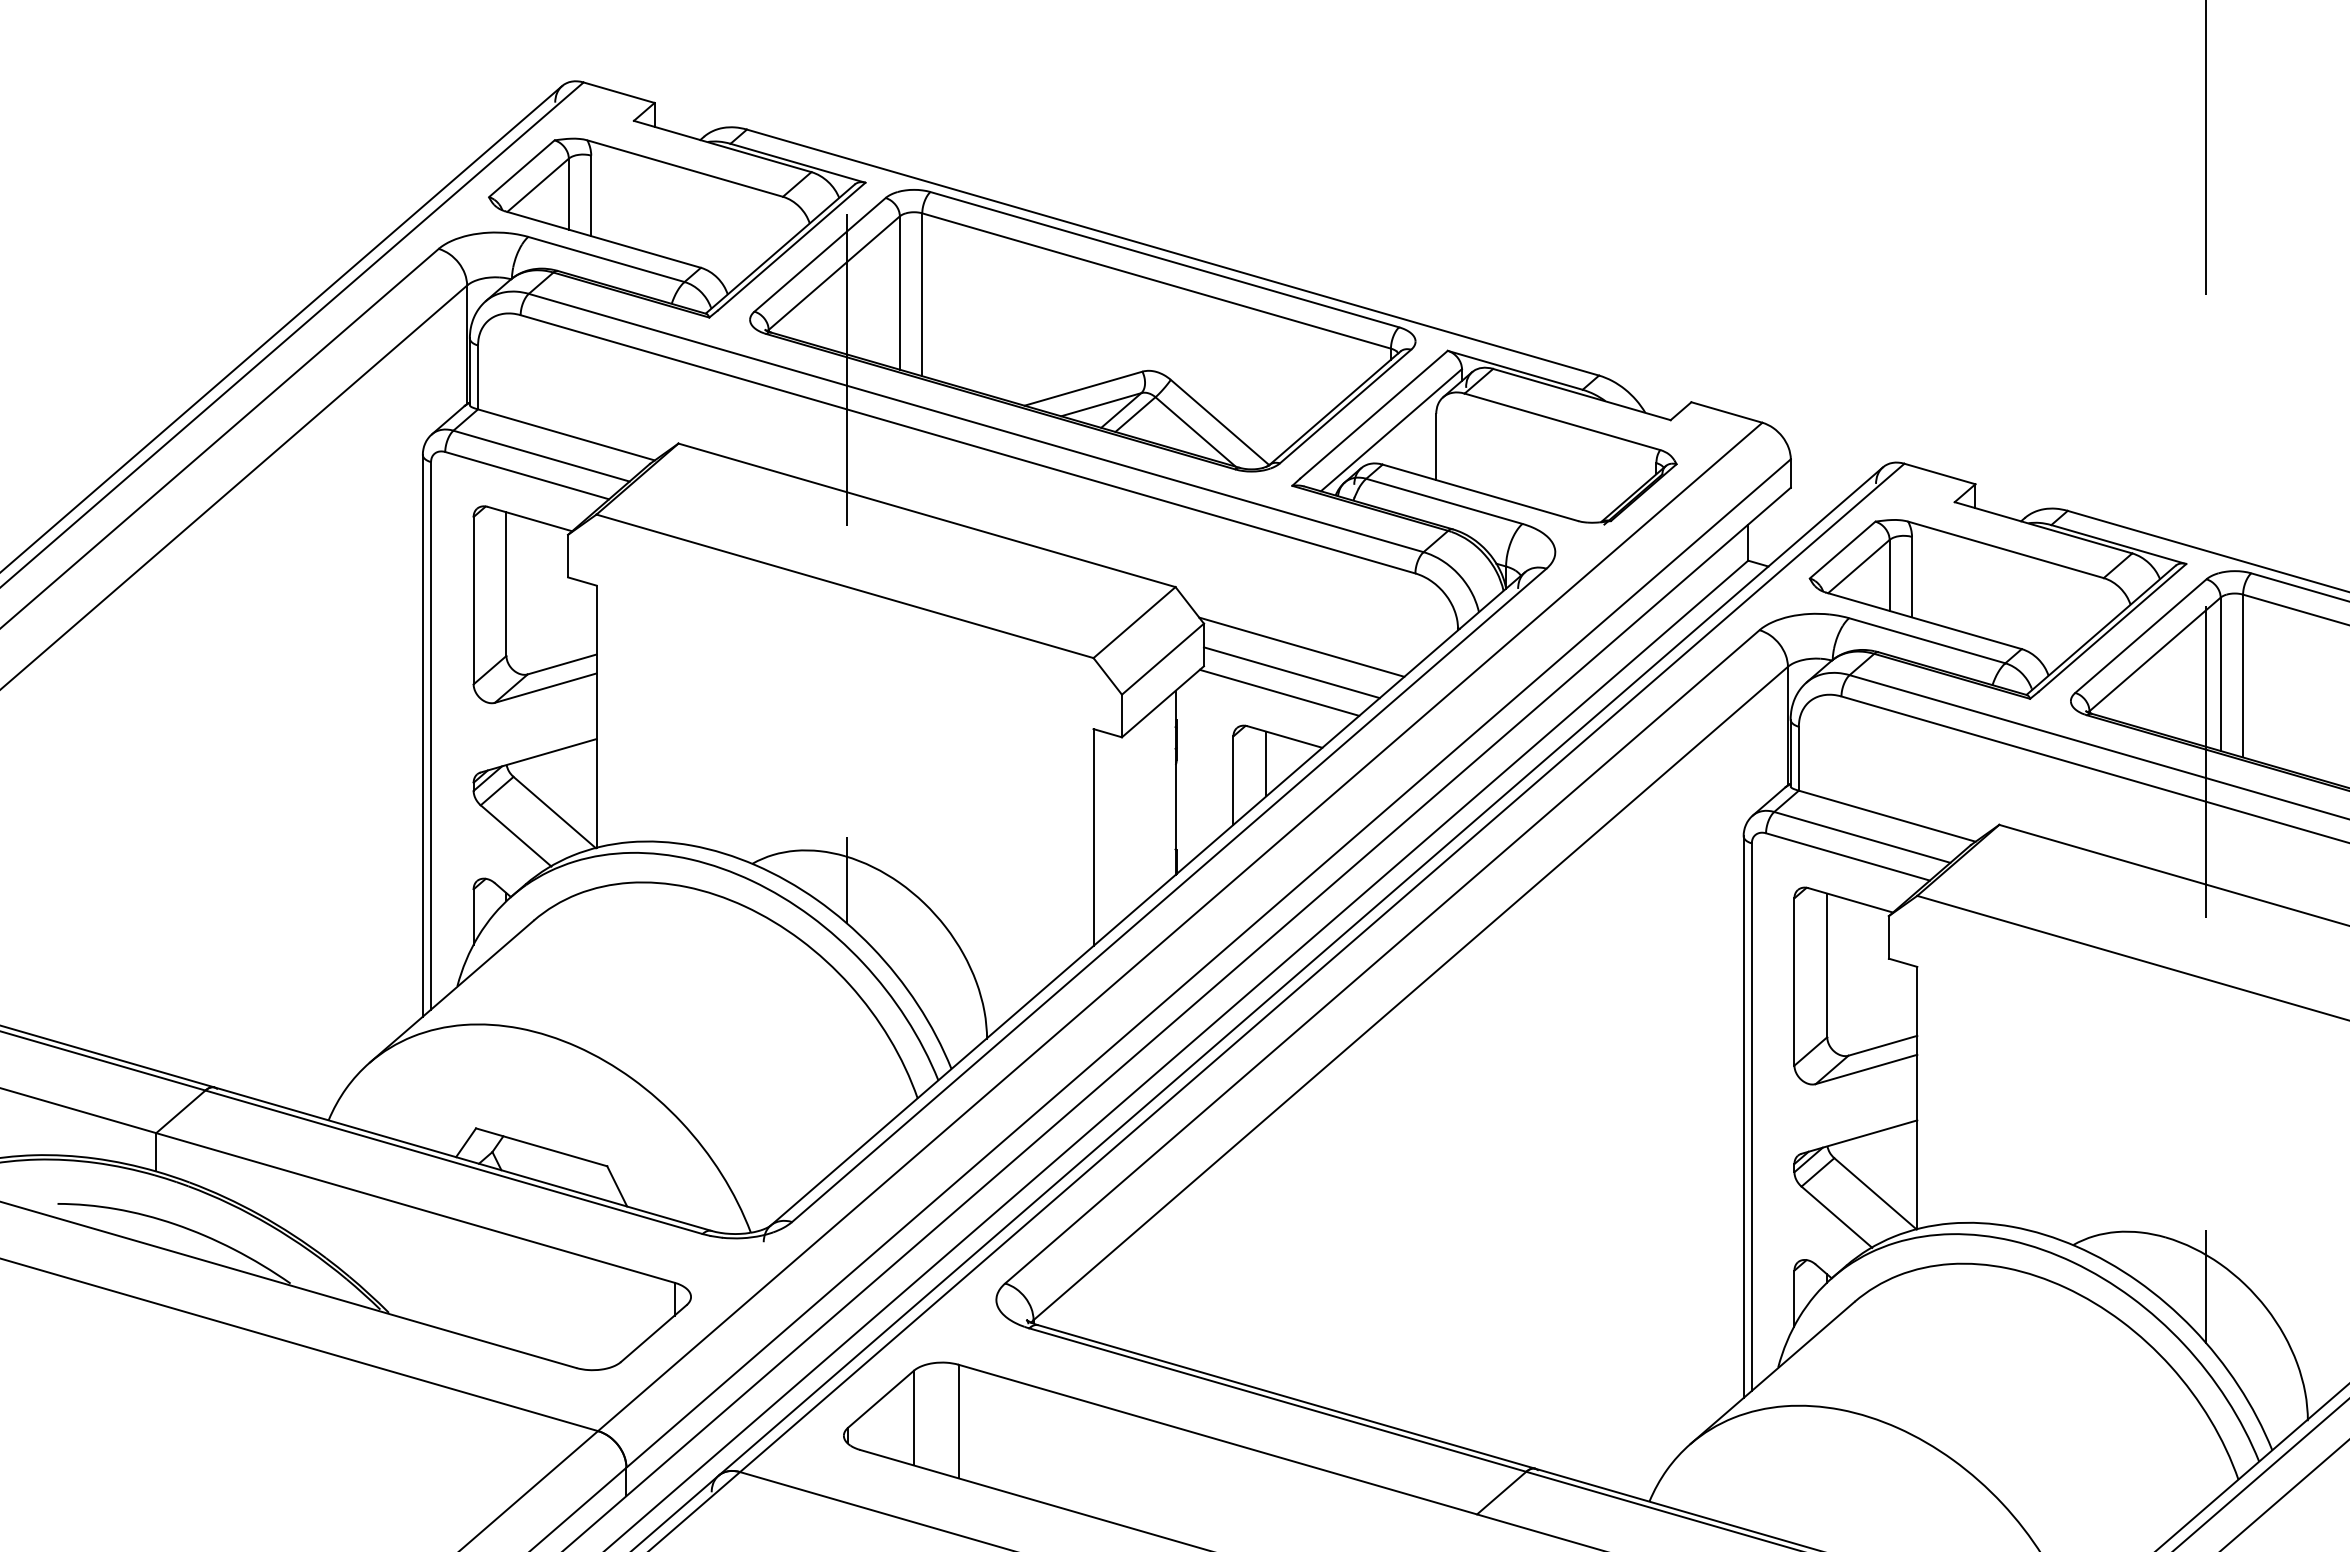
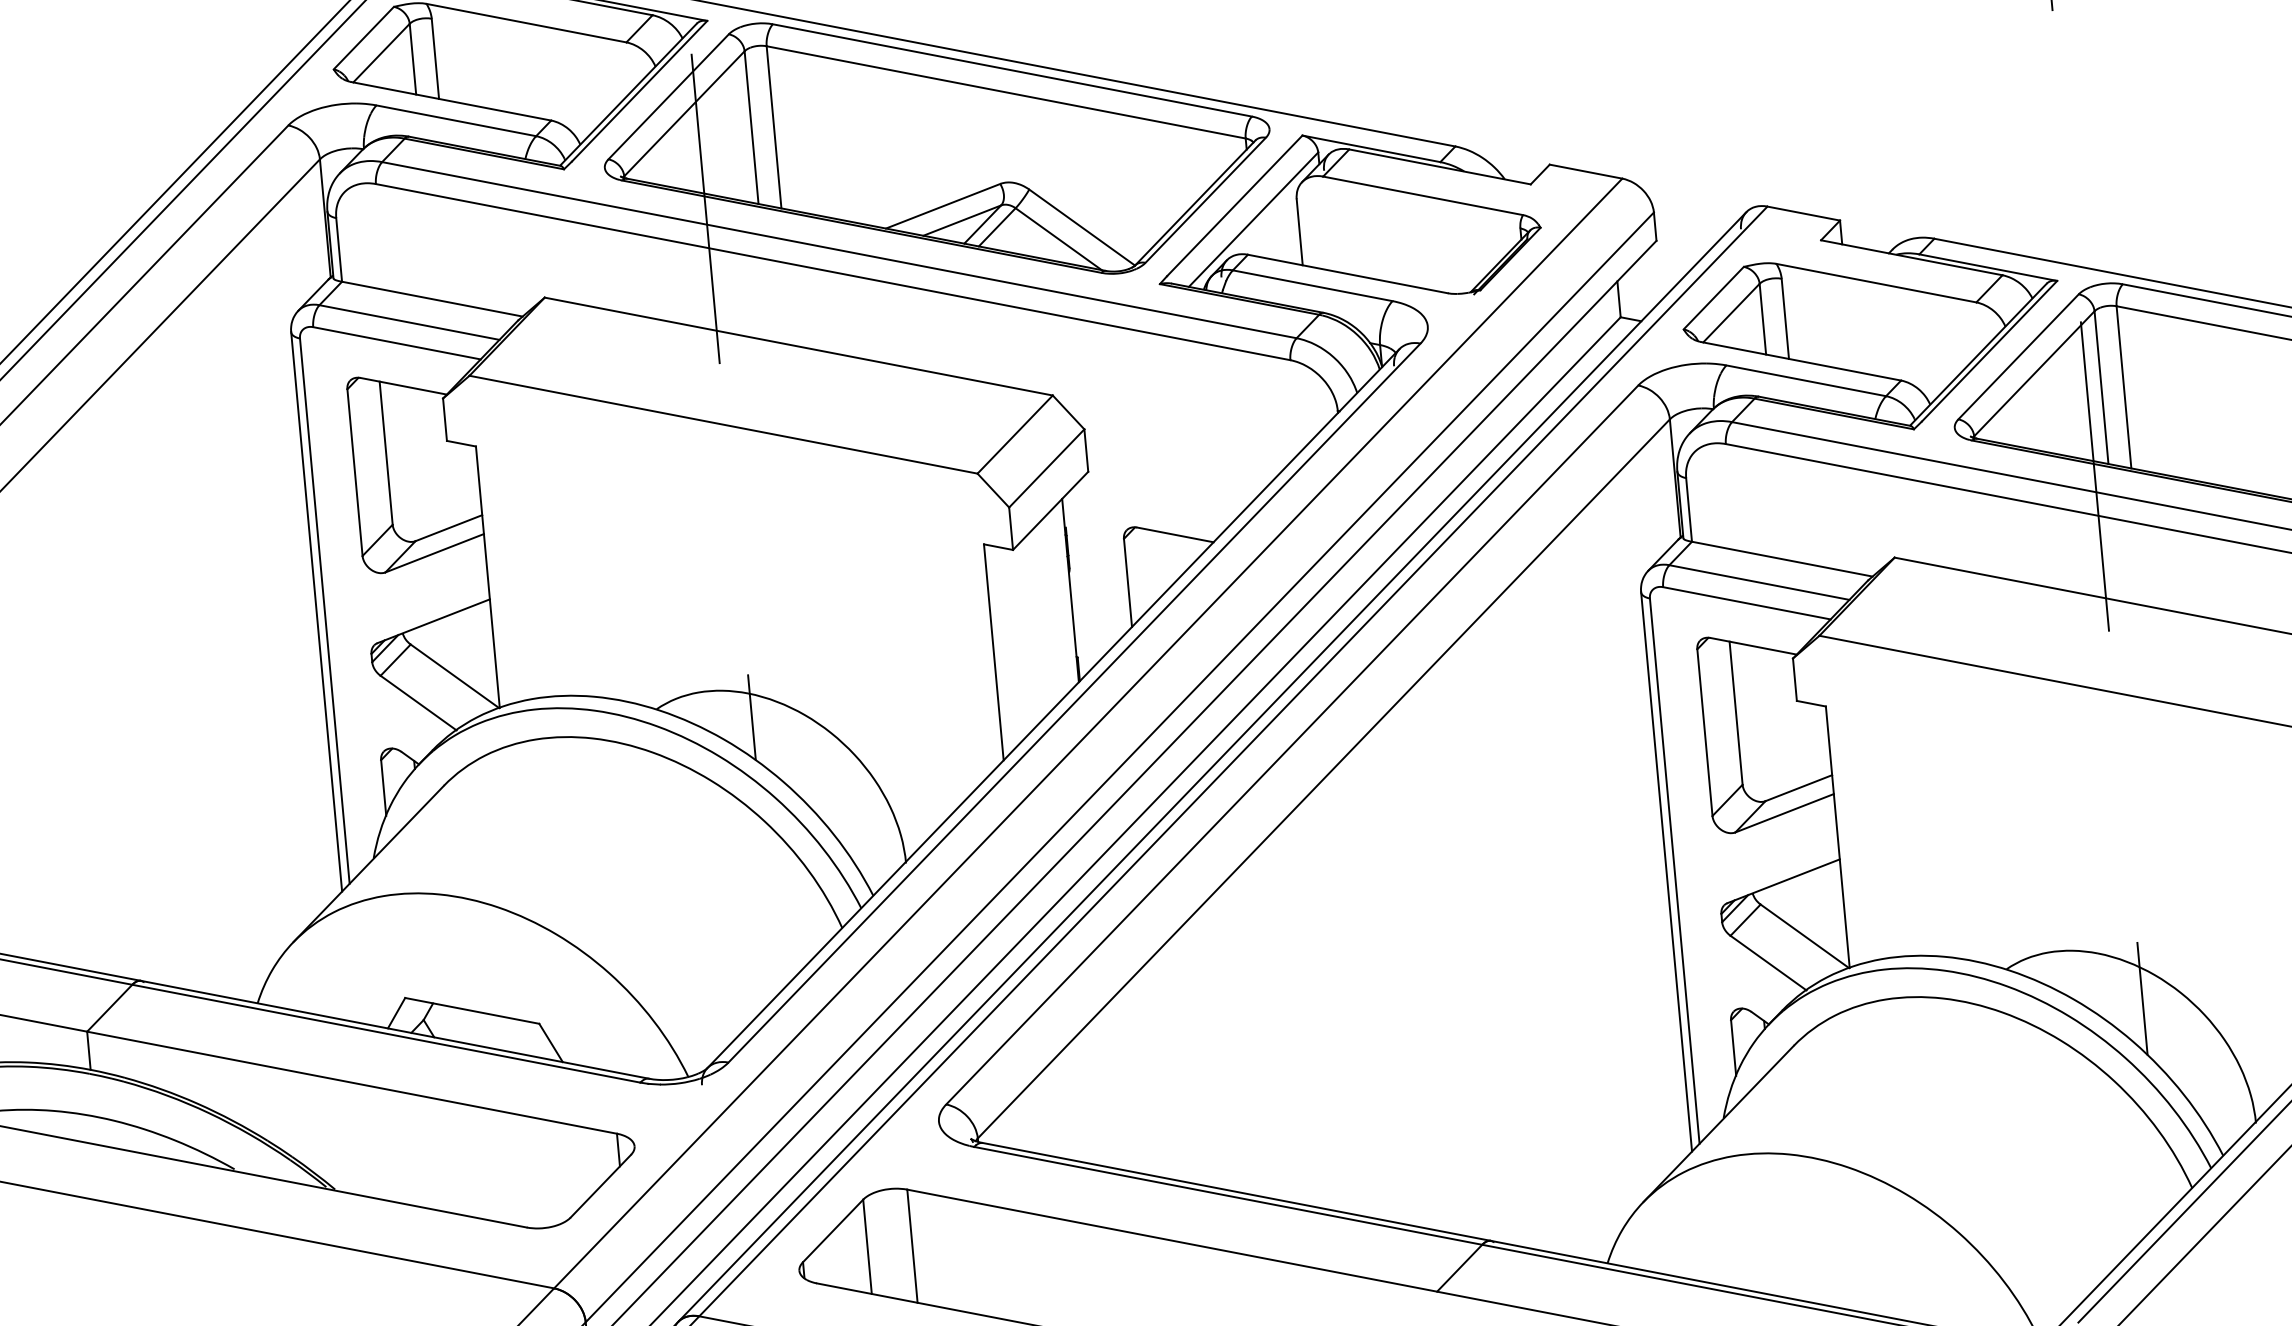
line: (1301, 646) -> (1183, 443), removed
line: (1291, 672) -> (1175, 470), removed
line: (1279, 692) -> (1165, 491), removed
line: (1266, 763) -> (1159, 562), removed

